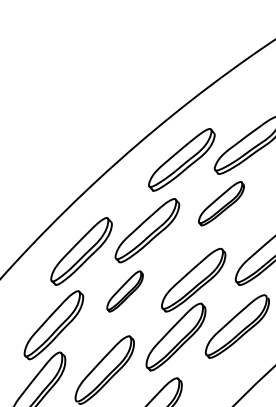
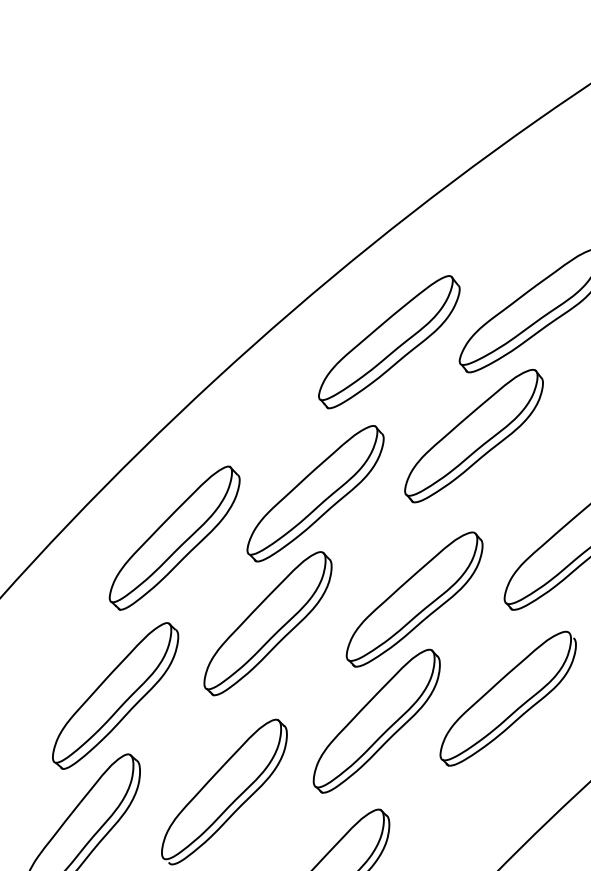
part: (221, 203) -> (474, 435), size x1.43
part: (124, 291) -> (266, 623), size x1.67

